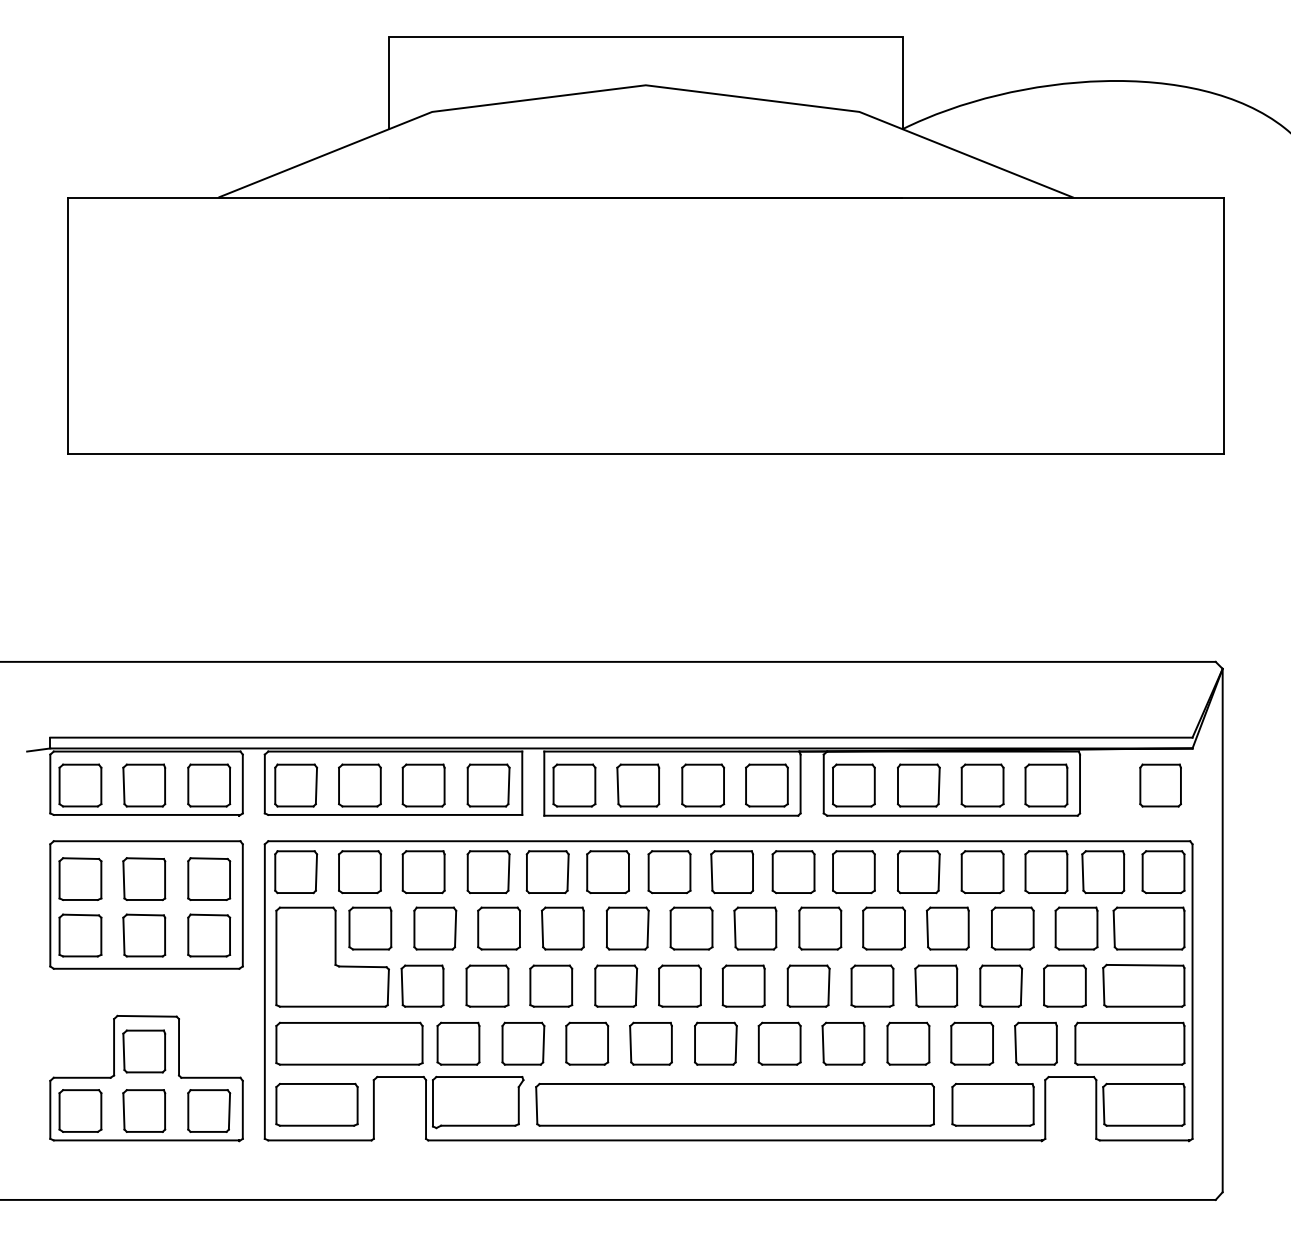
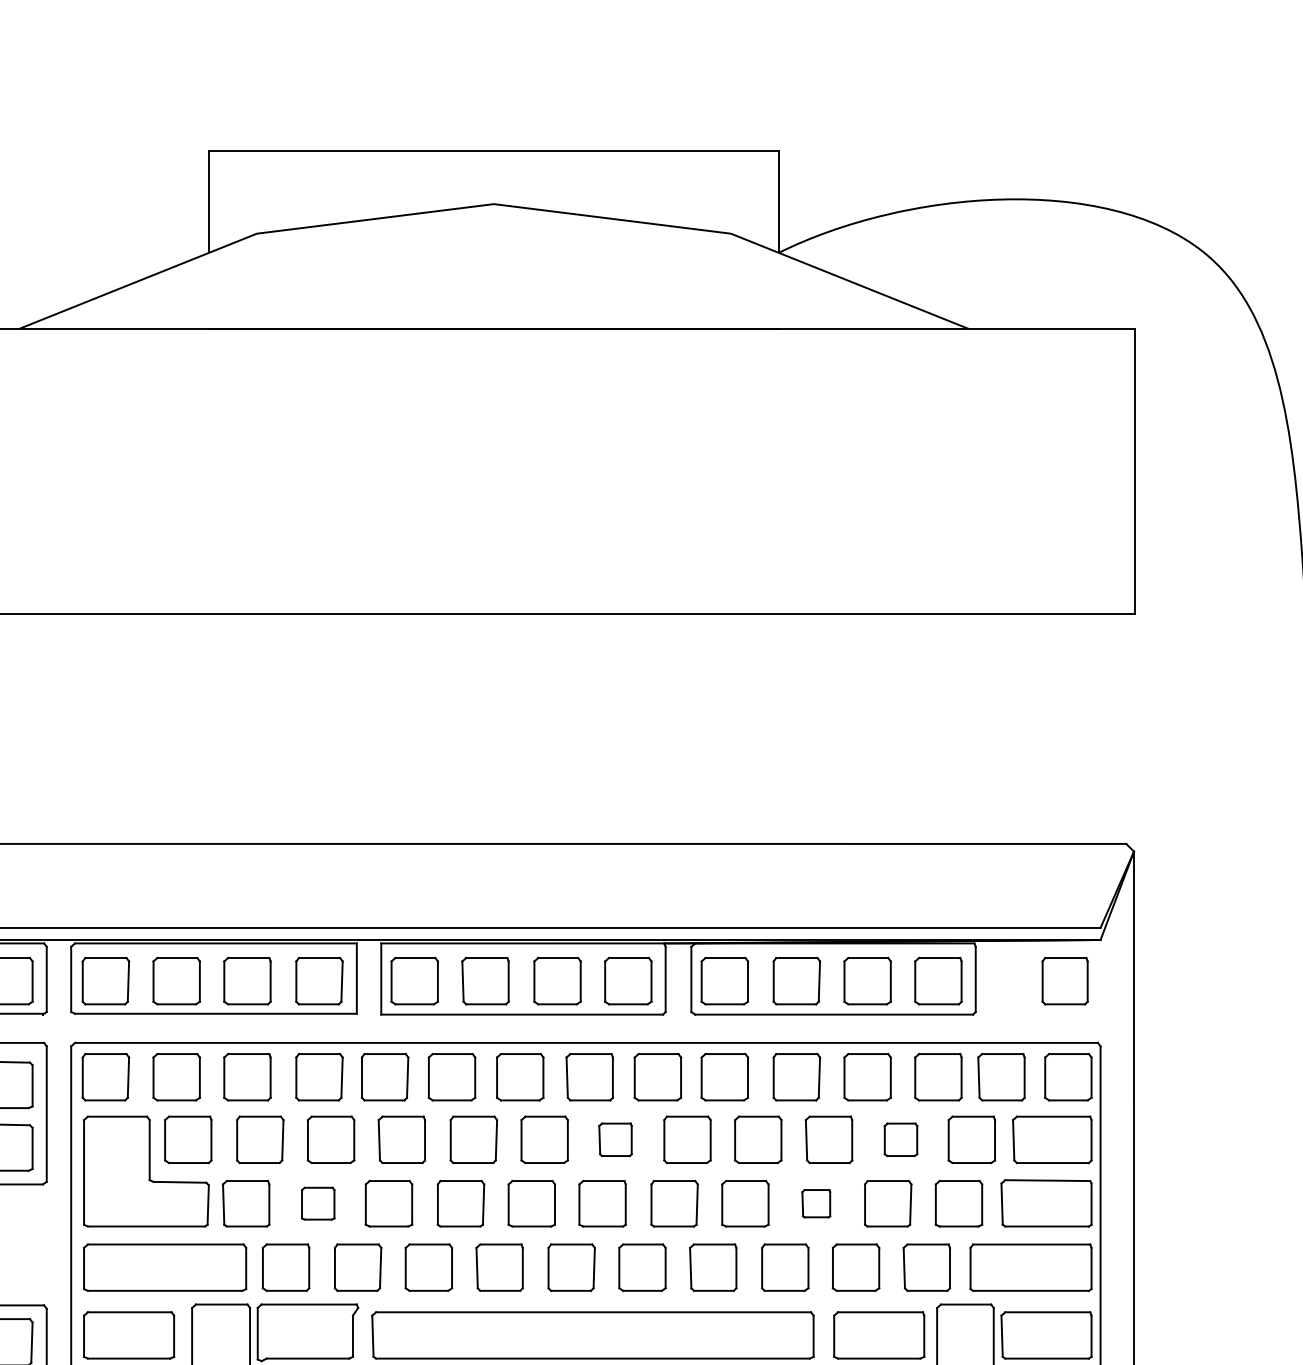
part: (755, 928) -> (615, 1139), size x0.7
part: (1012, 928) -> (900, 1139), size x0.7
part: (487, 985) -> (318, 1203), size x0.7
part: (936, 985) -> (816, 1203), size x0.6

